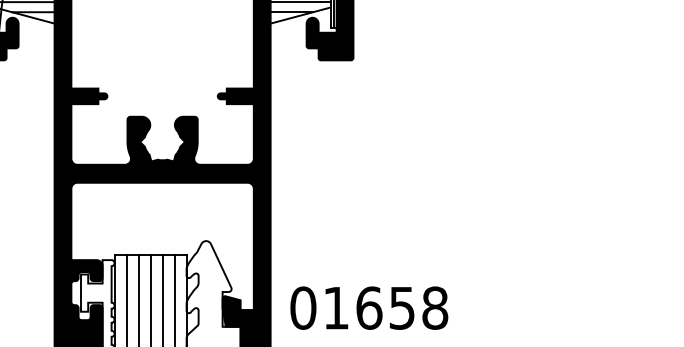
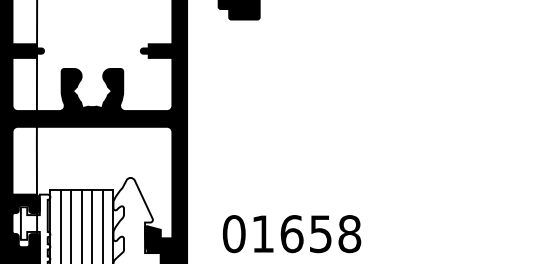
text: (369, 307) -> (292, 233), moved

